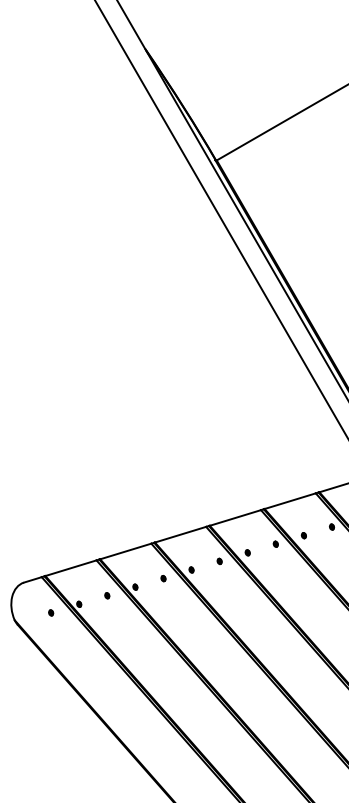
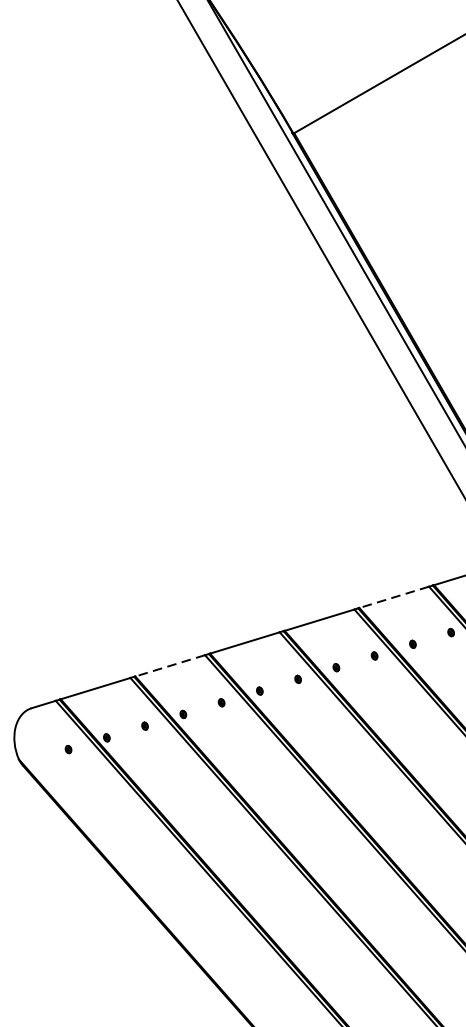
line: (290, 501) -> (394, 597), solid -> dashed
line: (125, 551) -> (169, 665), solid -> dashed

